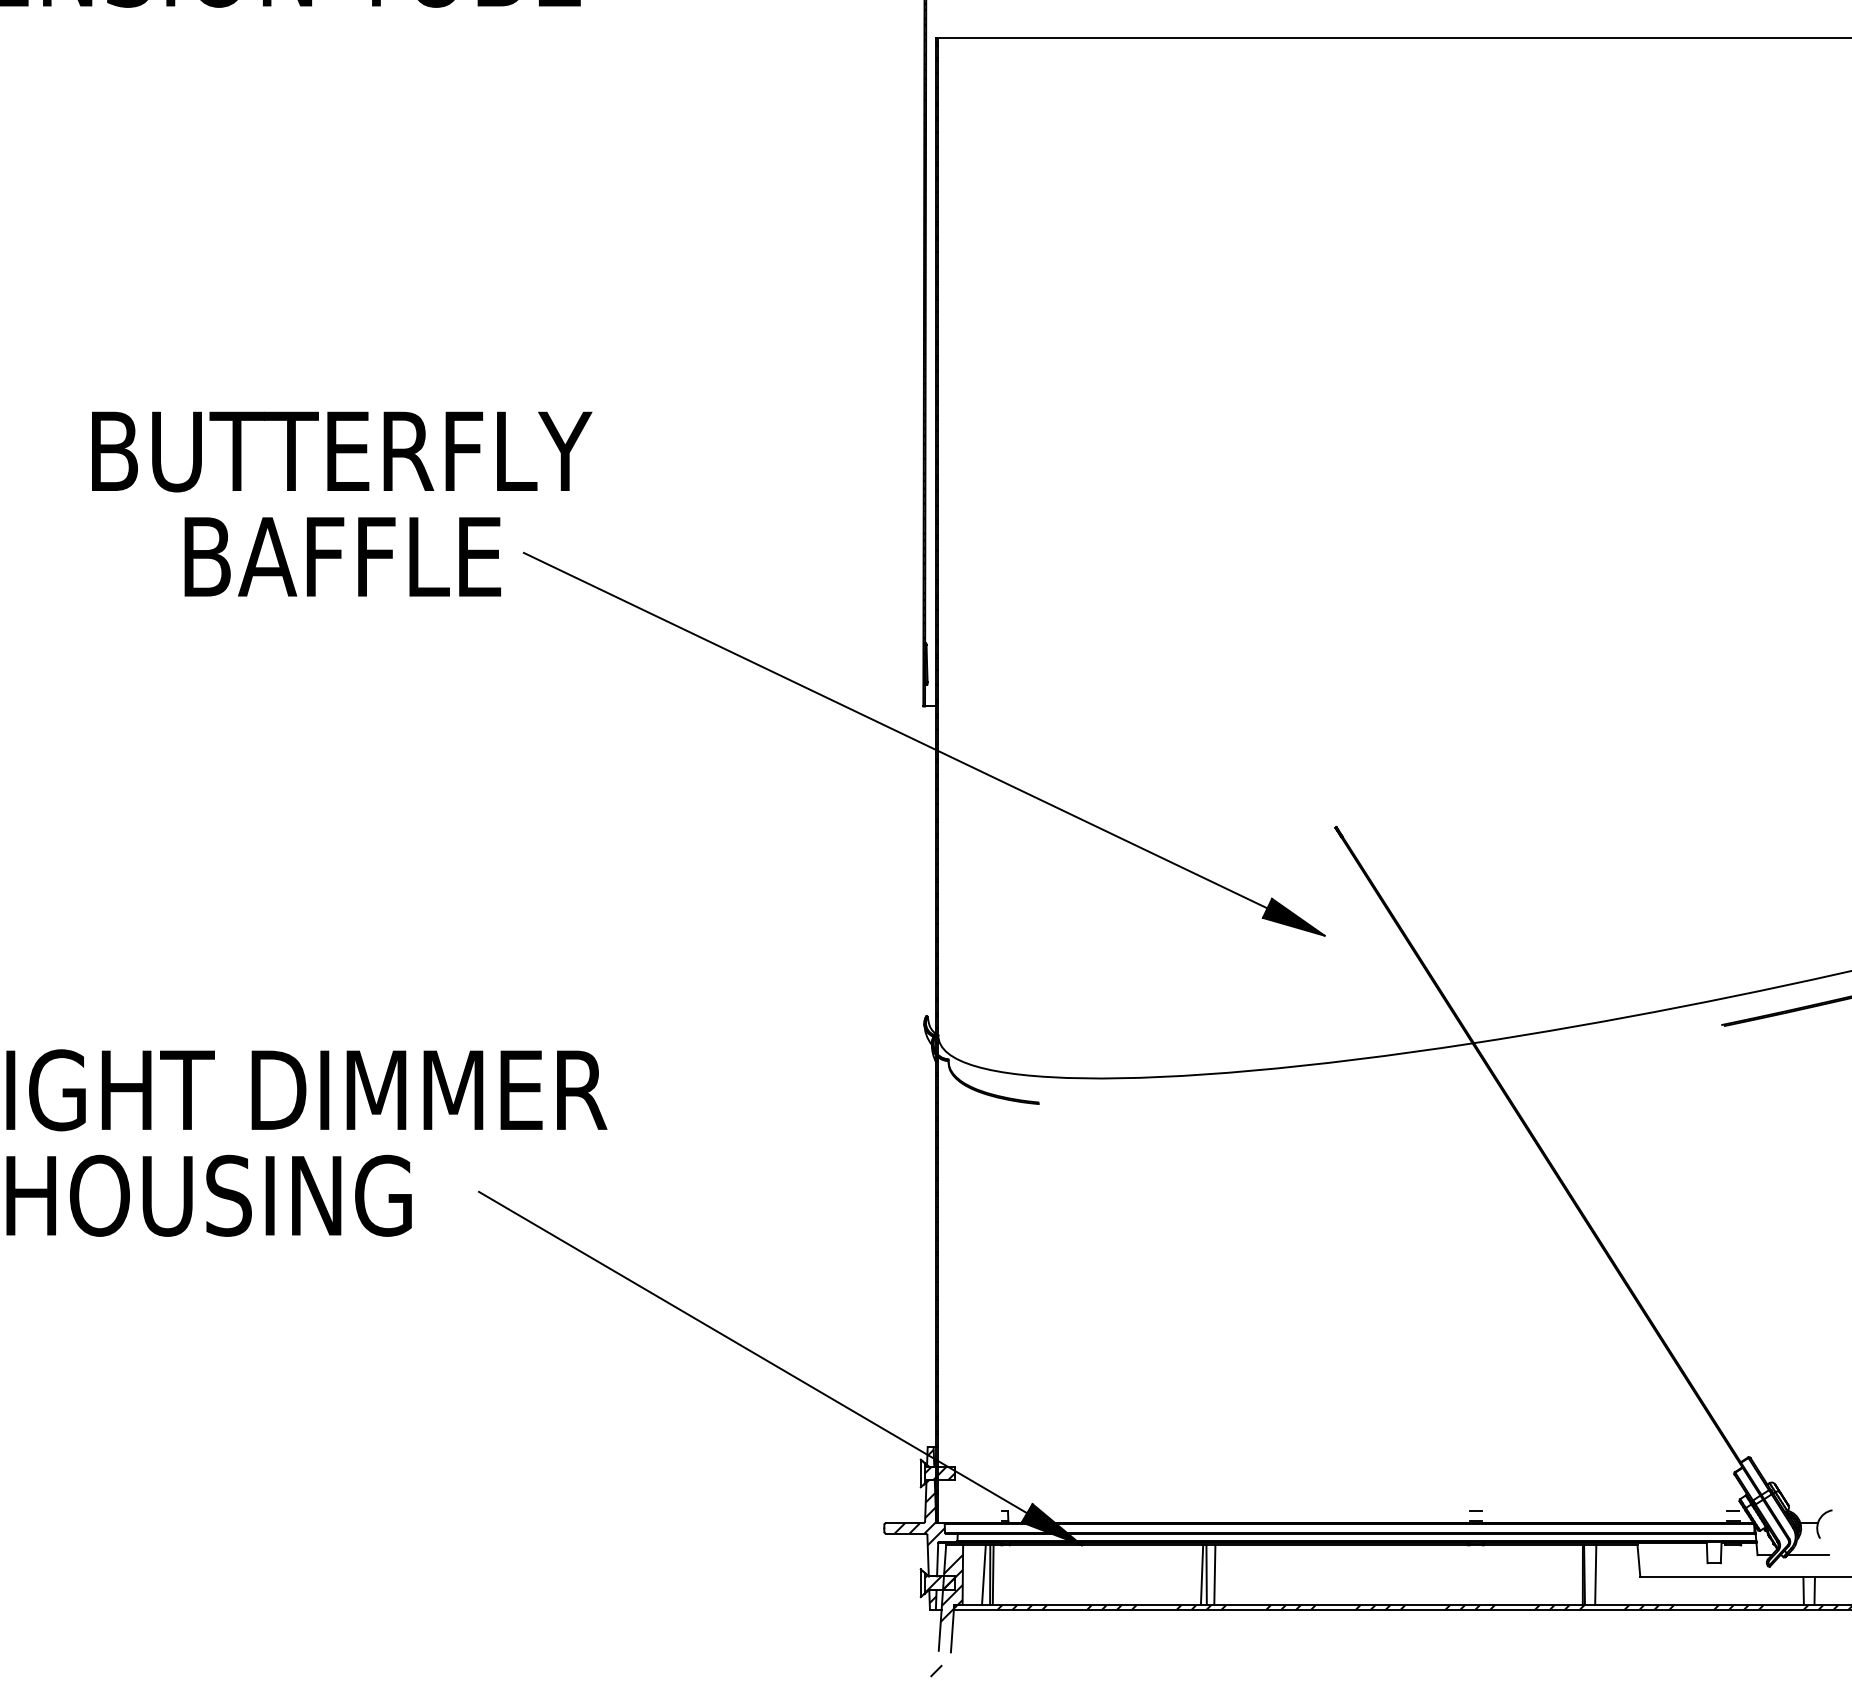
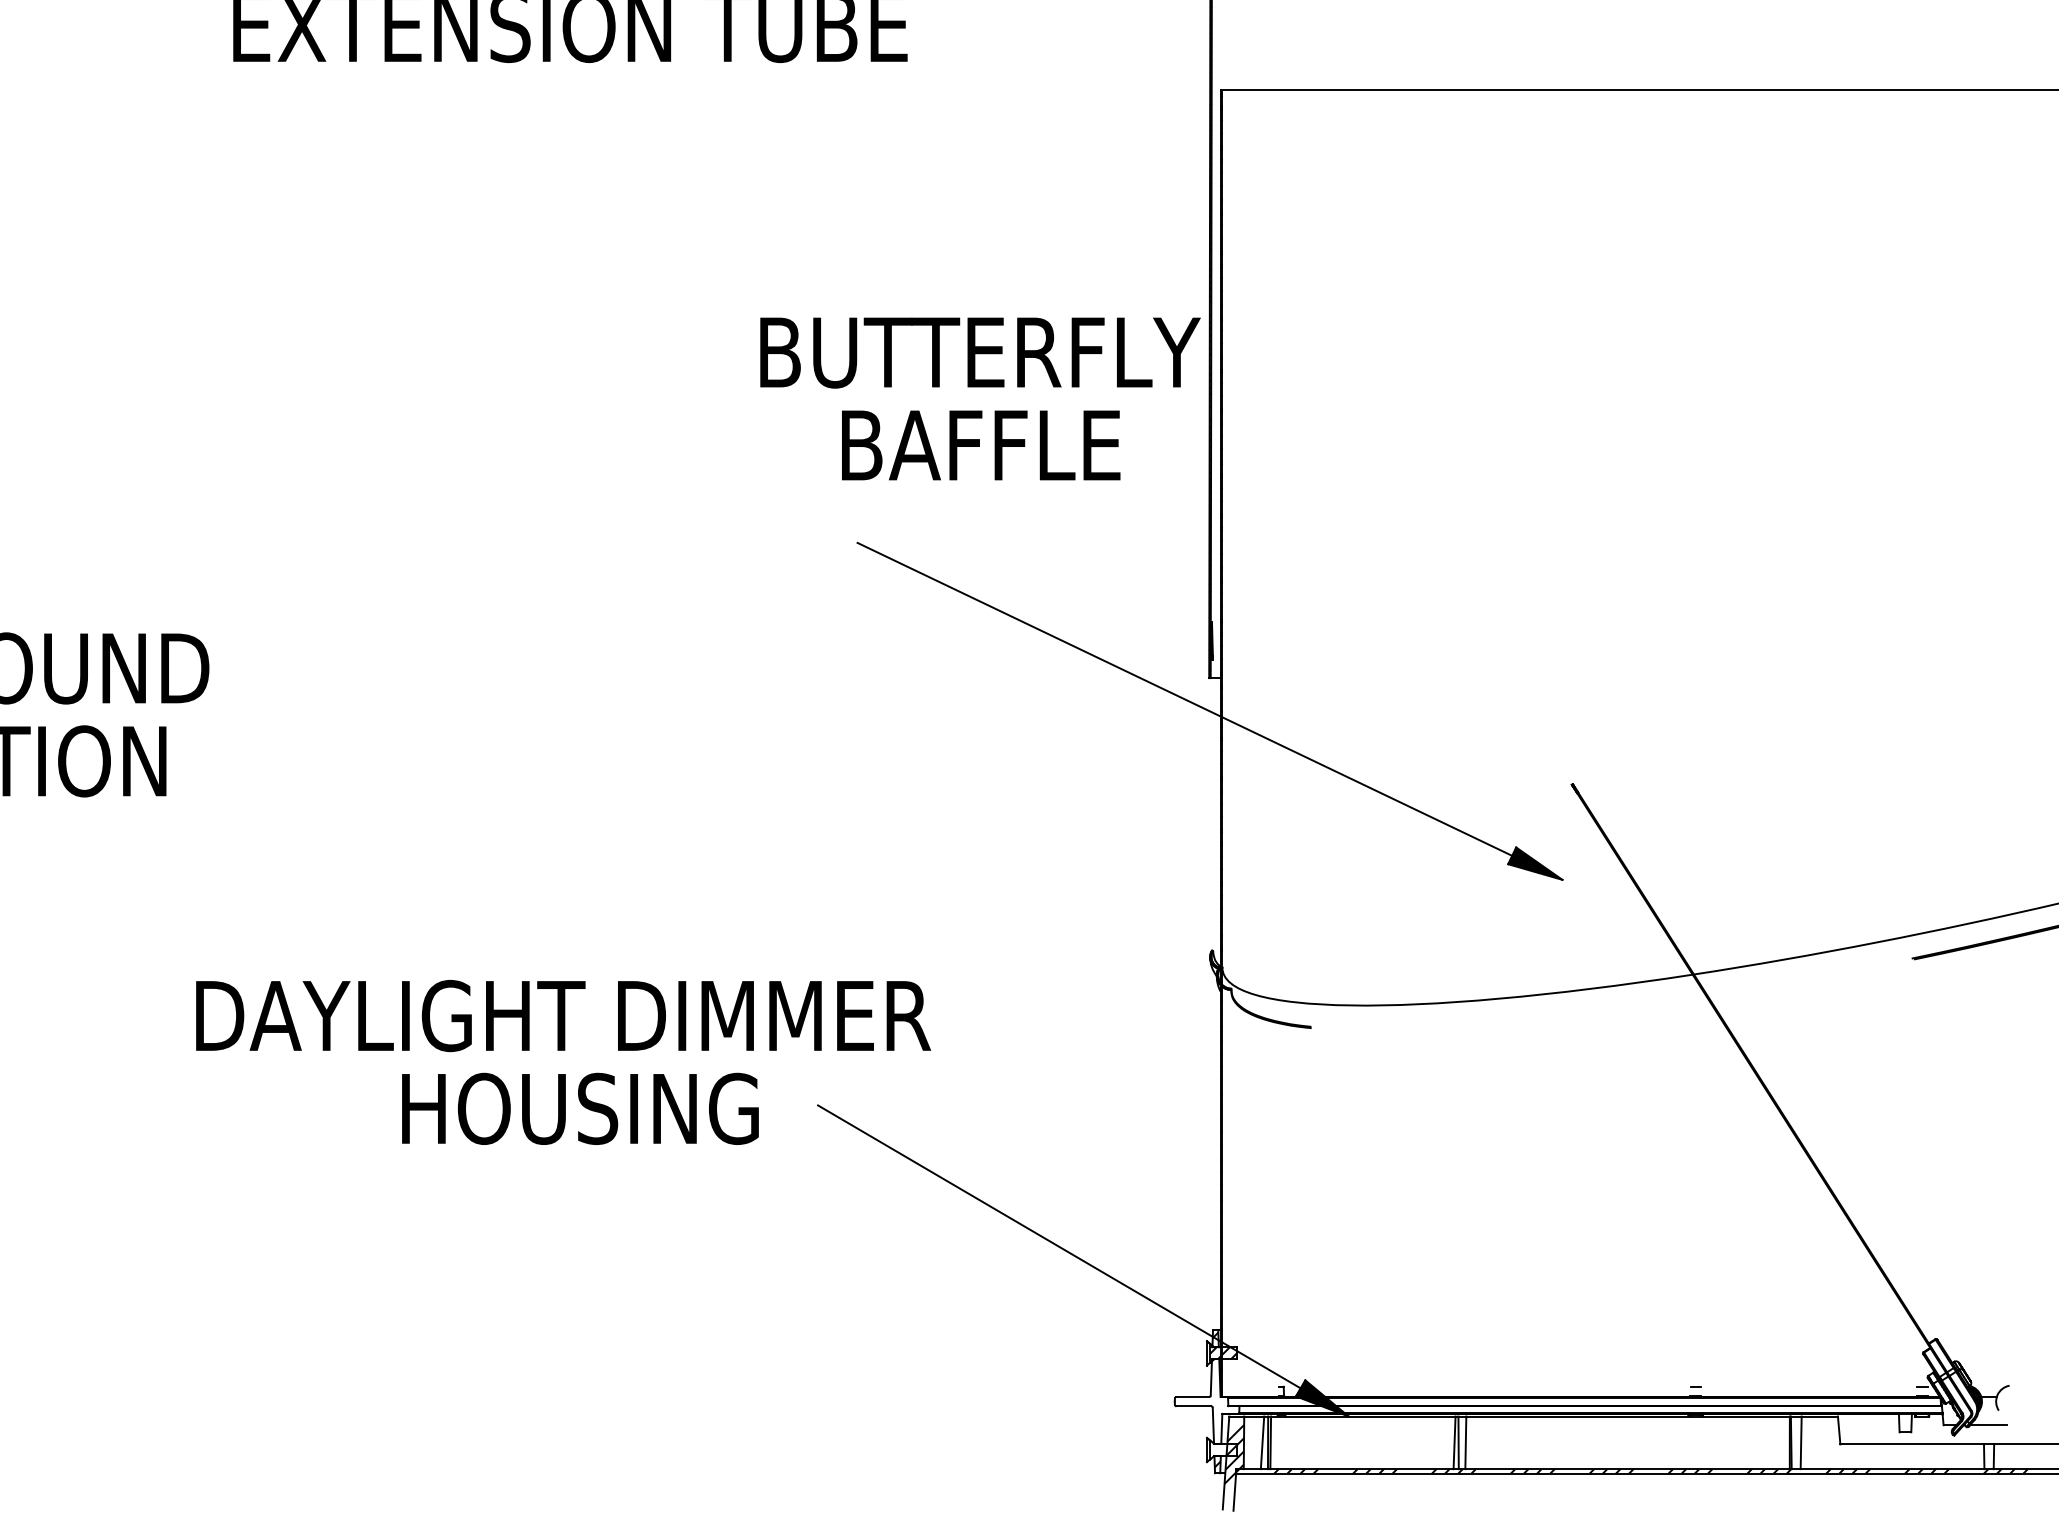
text: (342, 503) -> (980, 398), moved
hatch: (919, 1519) -> (1205, 1393), removed
hatch: (939, 1583) -> (1223, 1450), removed

